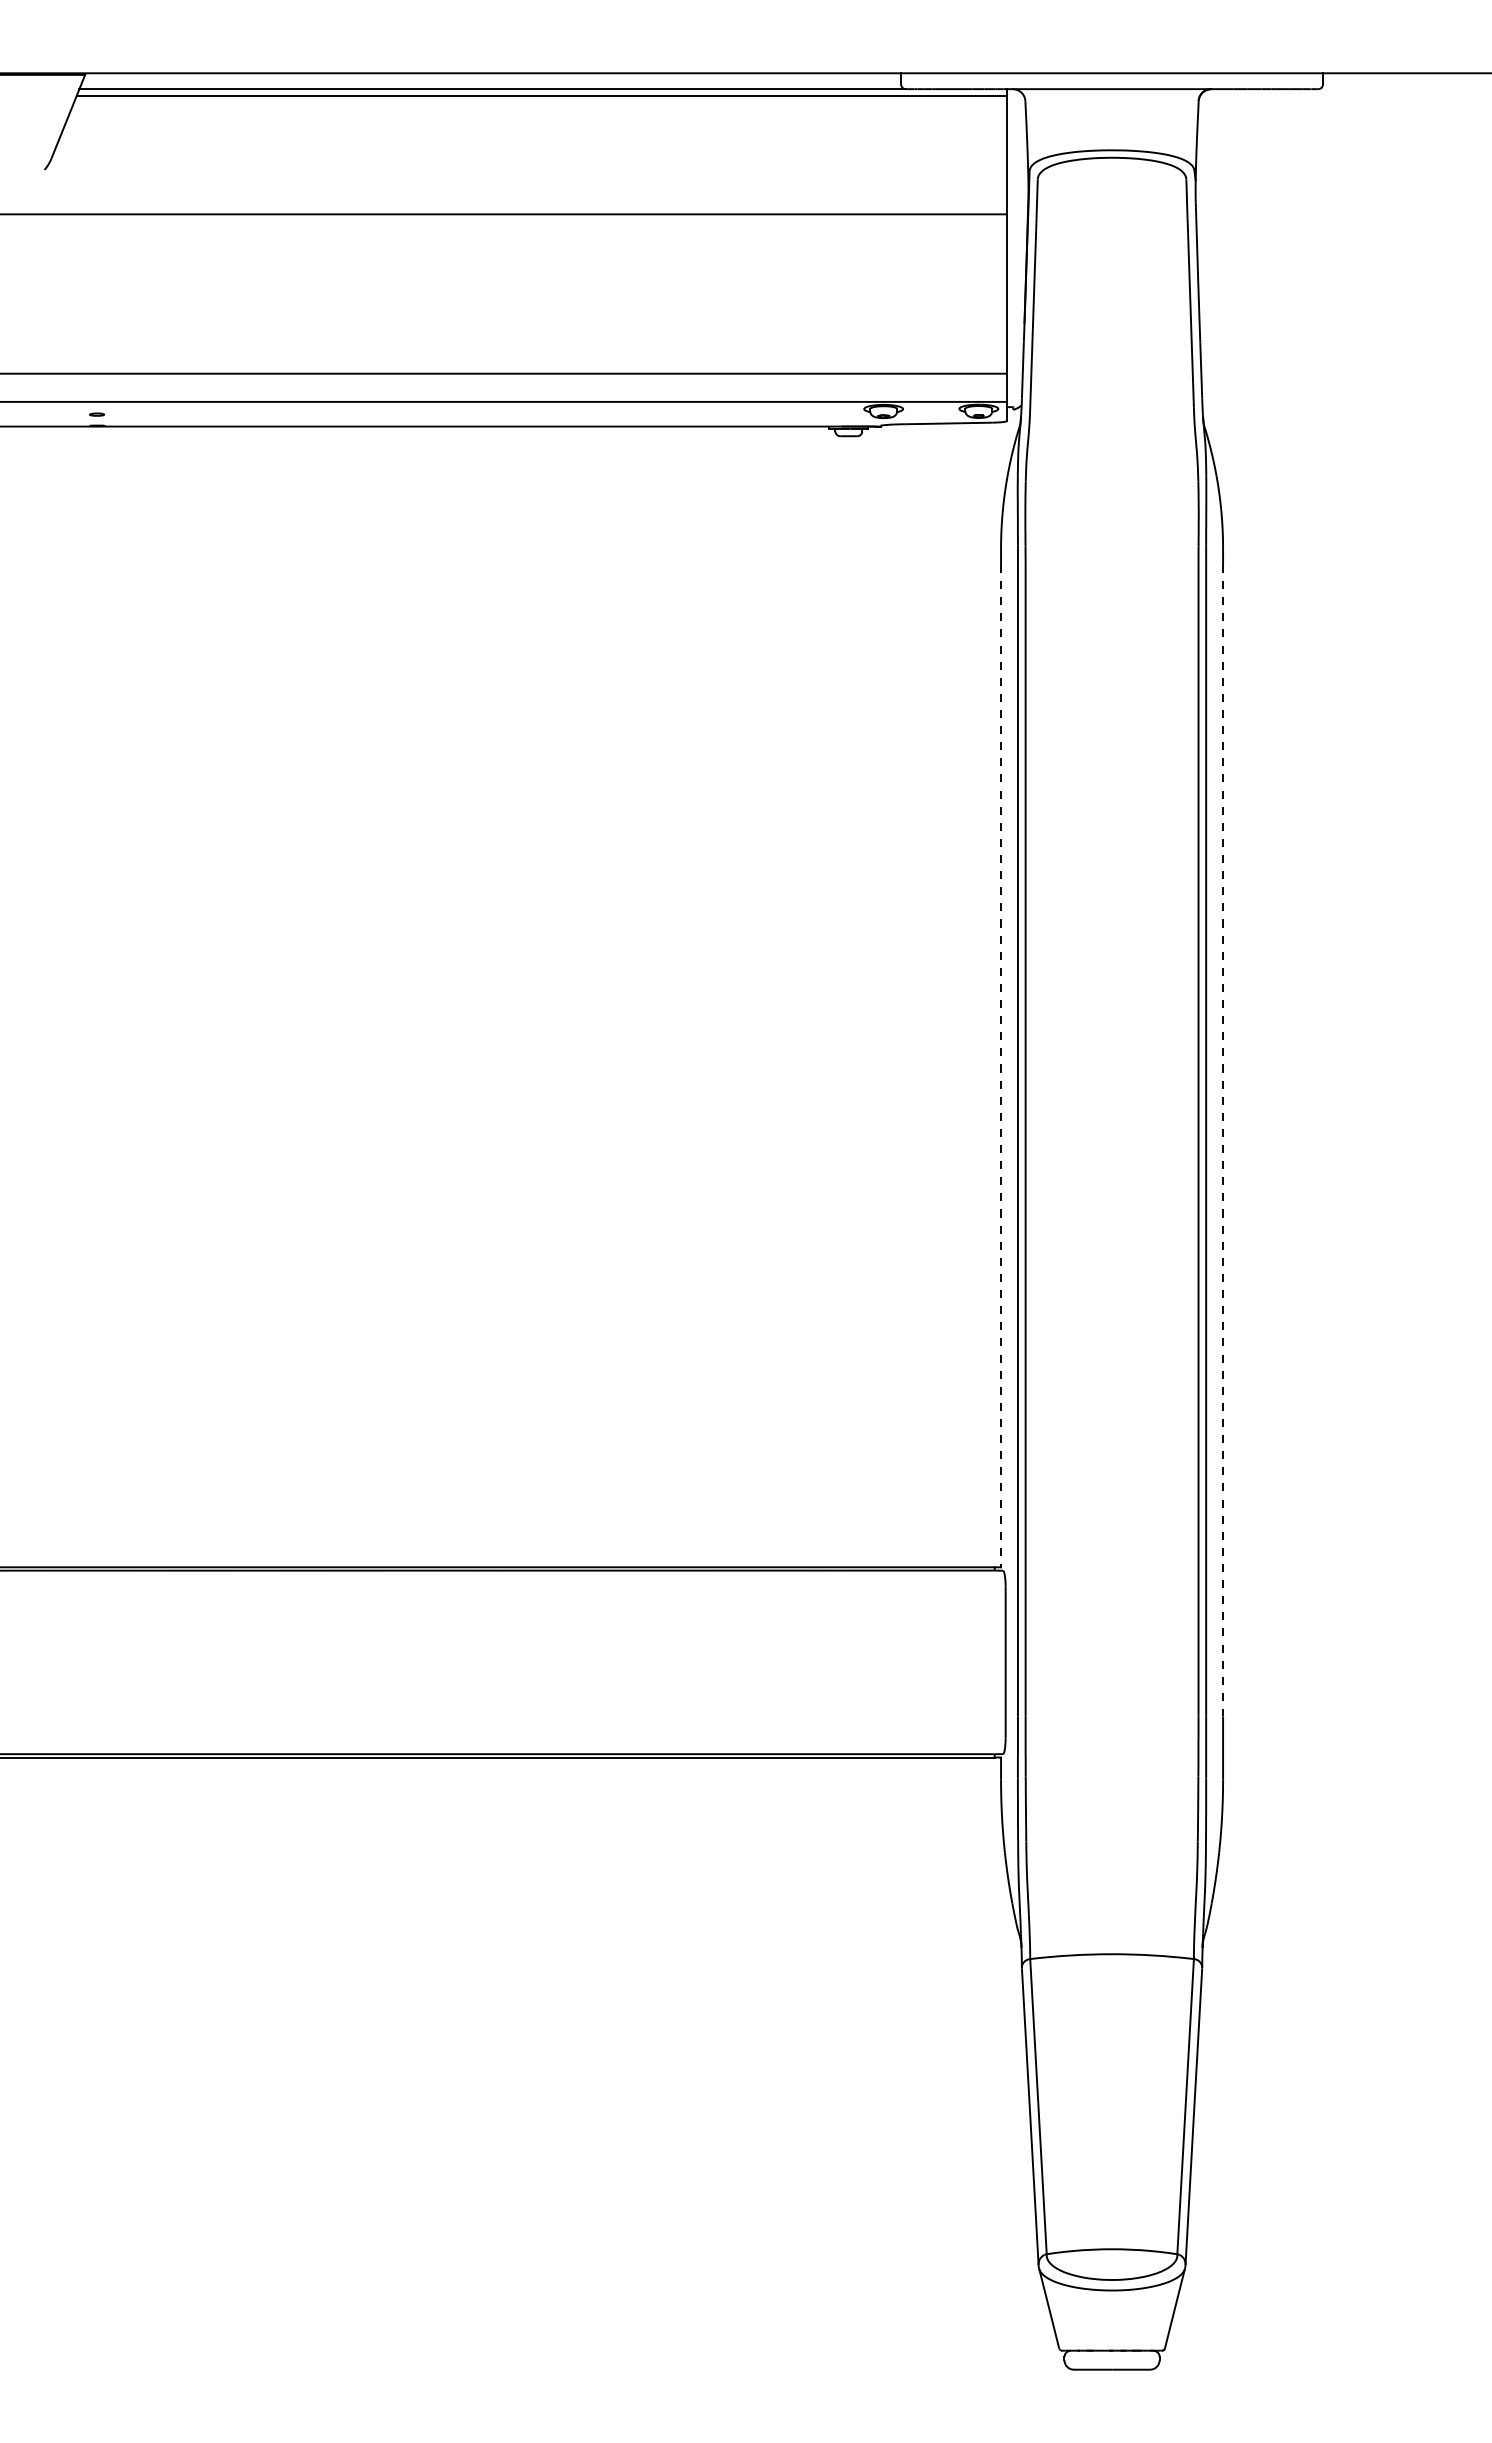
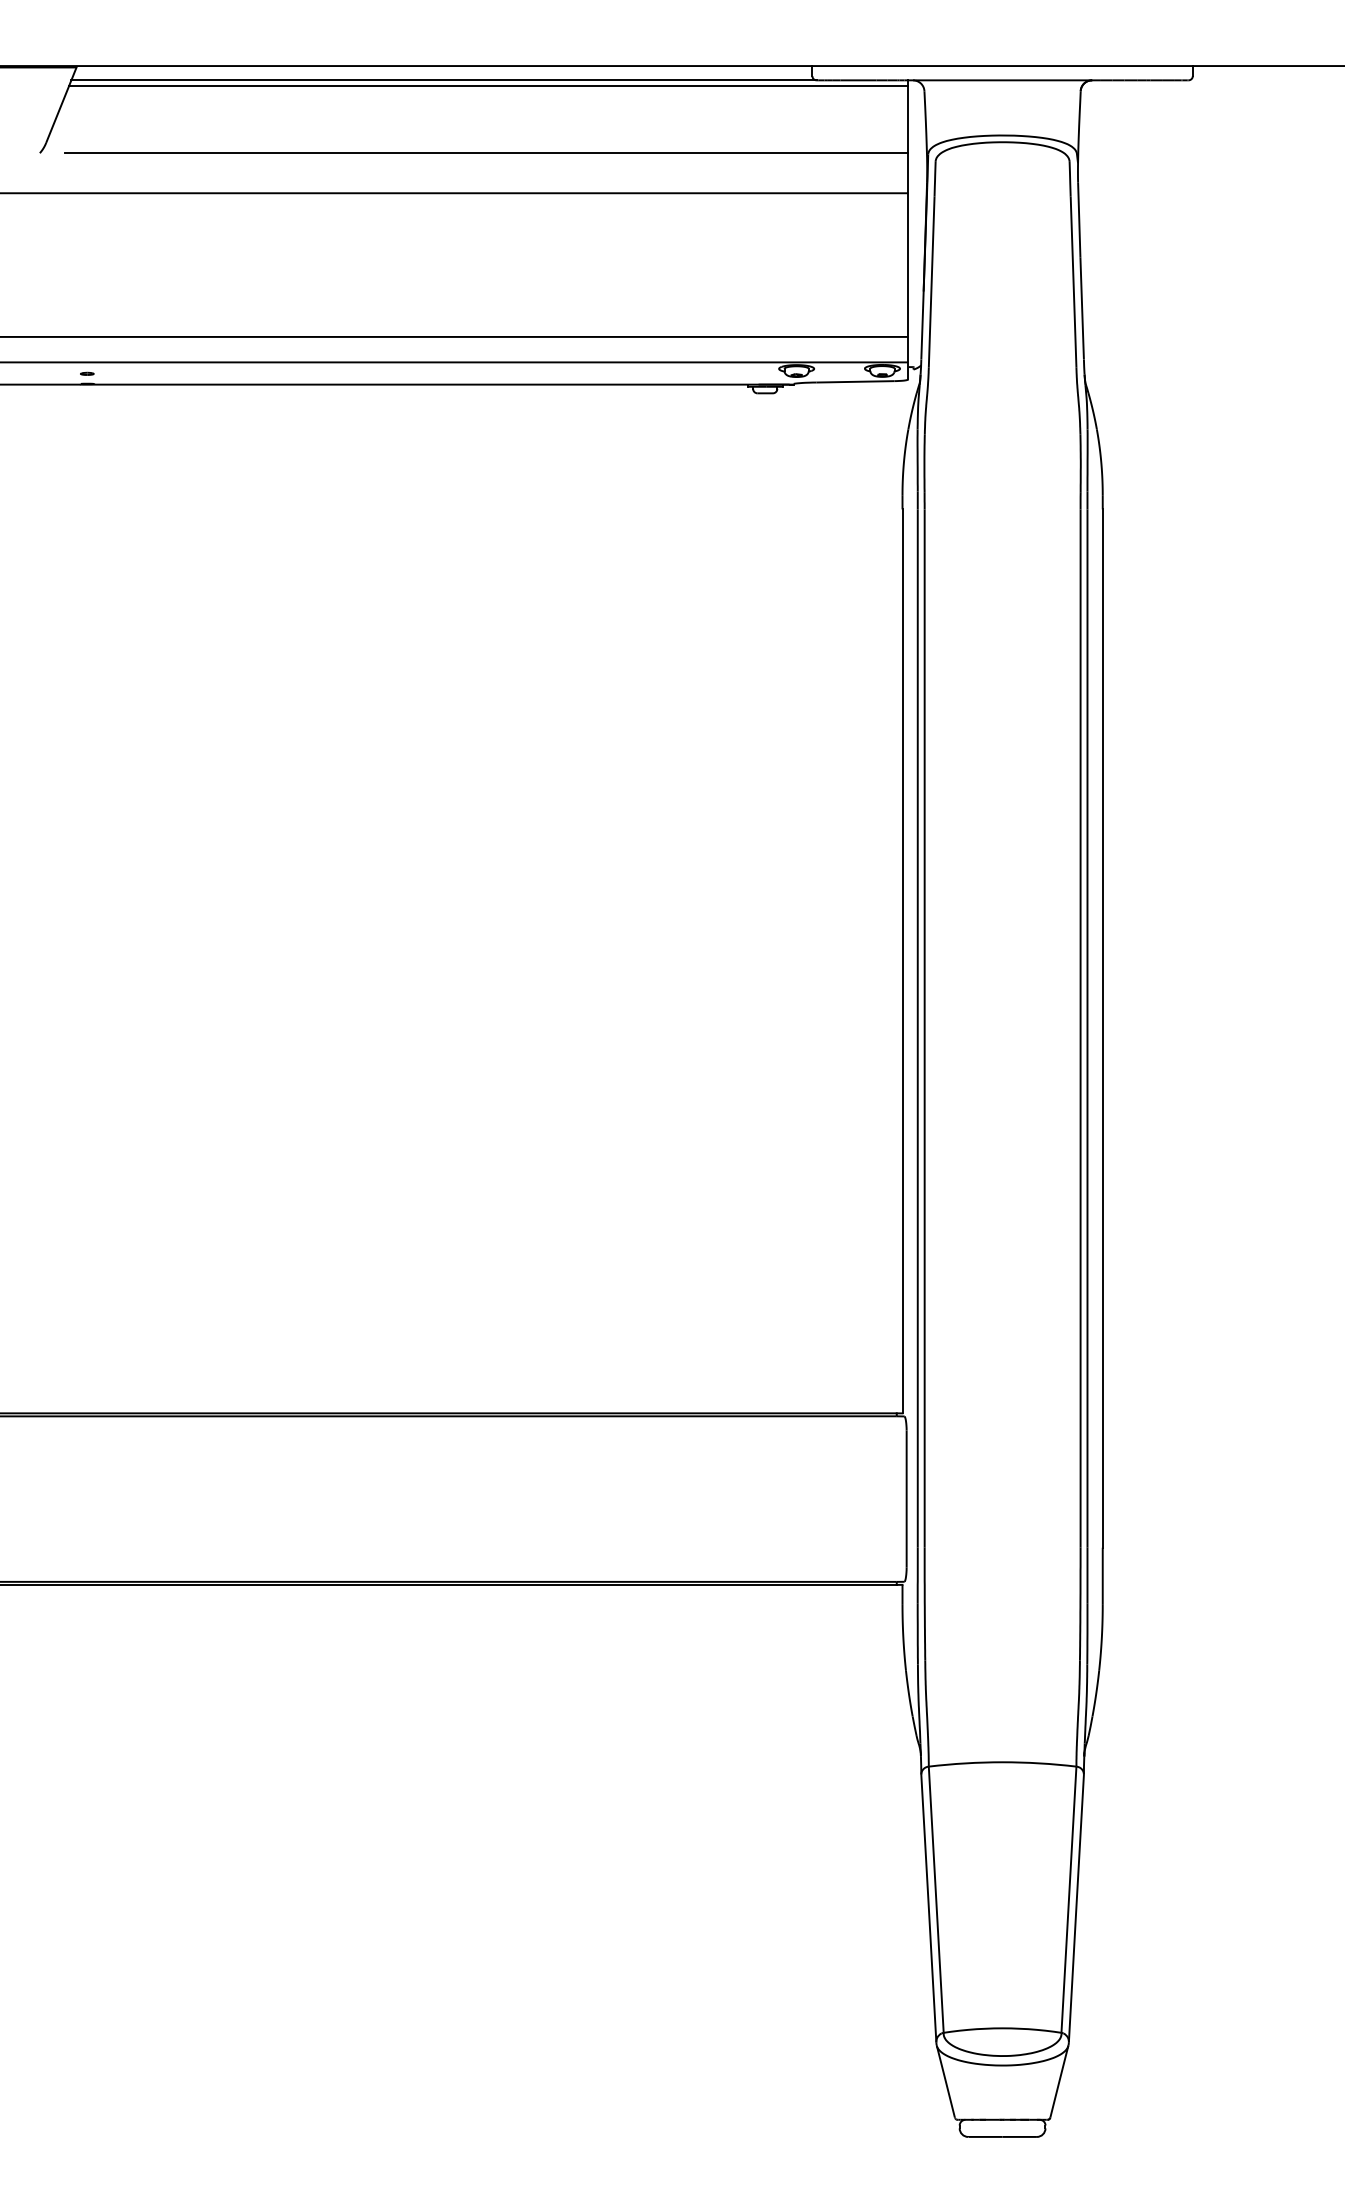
line: (539, 169) -> (486, 152), added
line: (1001, 1066) -> (902, 961), dashed -> solid
line: (1223, 1140) -> (1103, 1028), dashed -> solid

